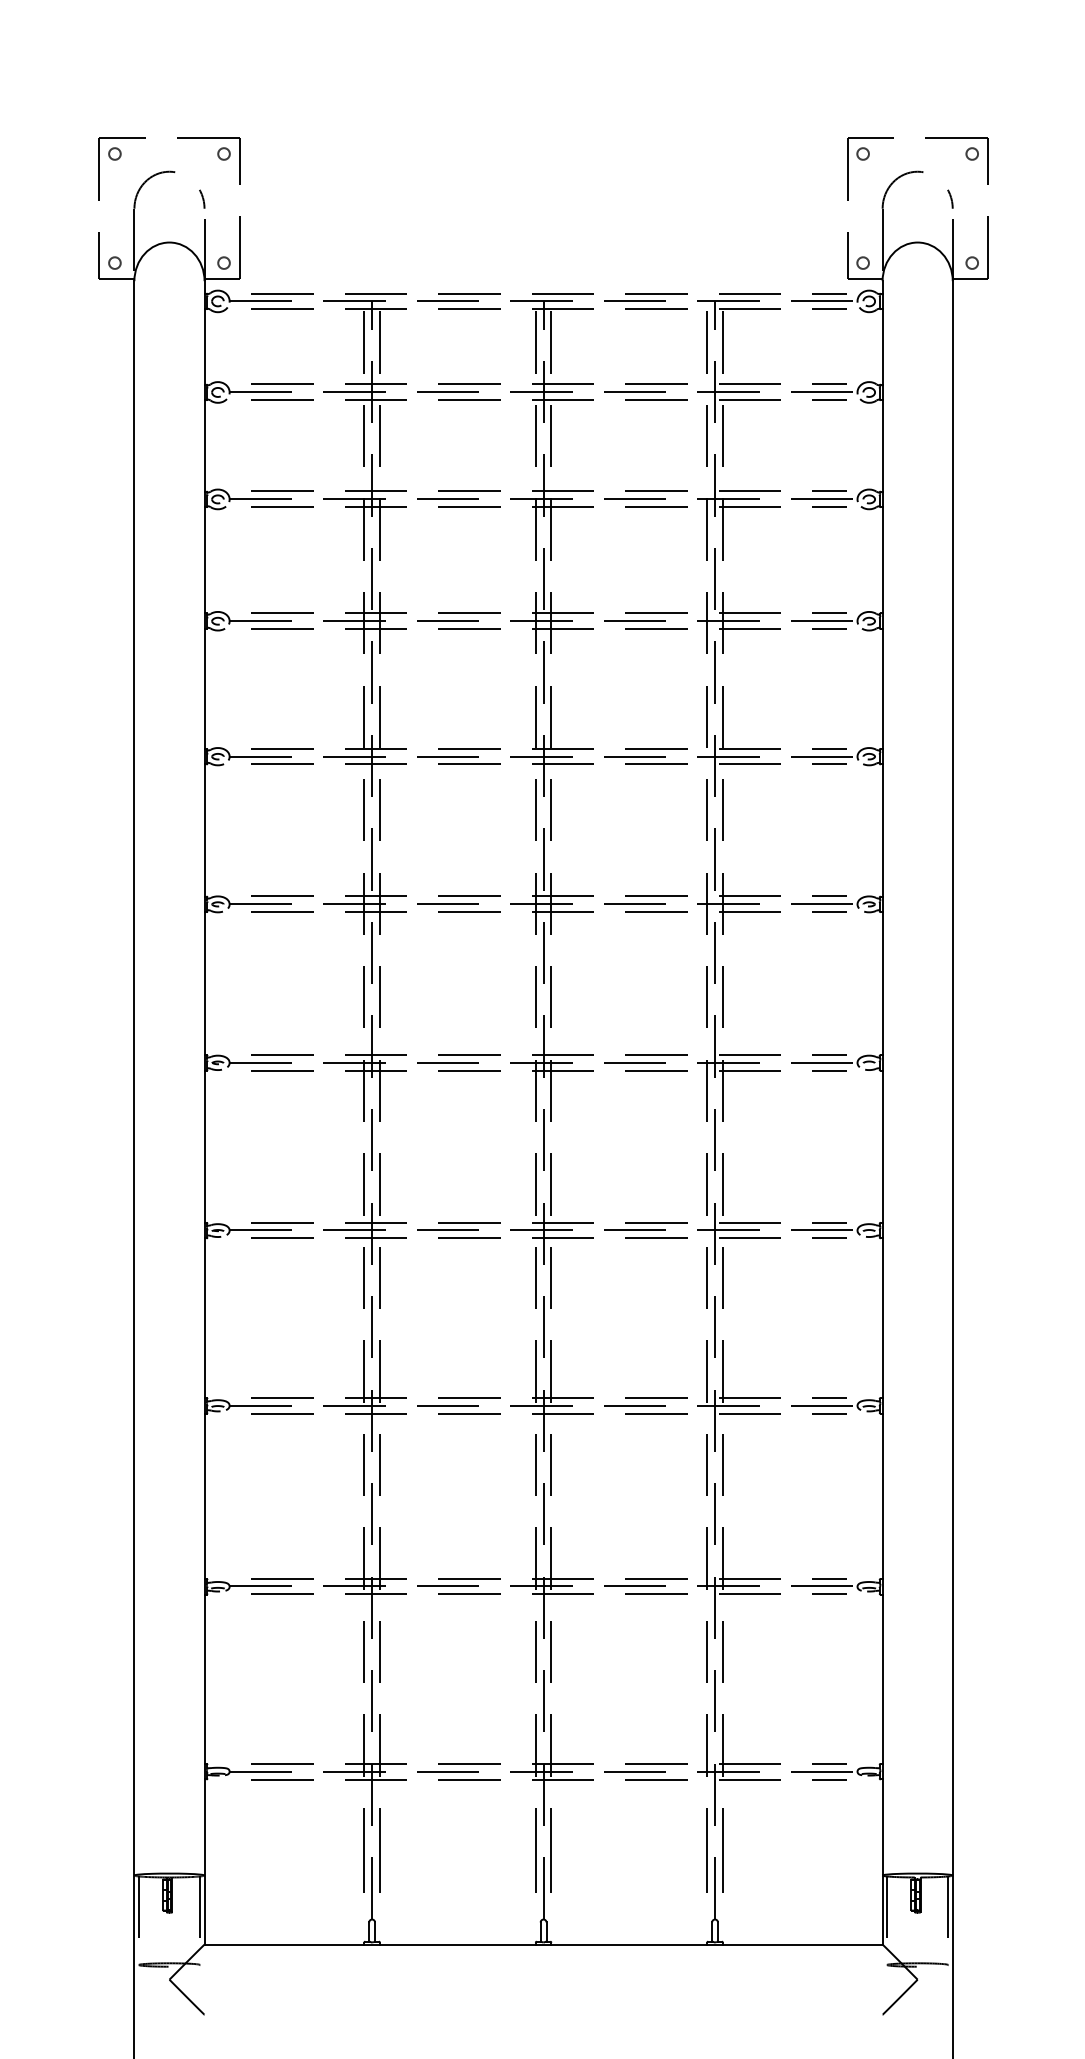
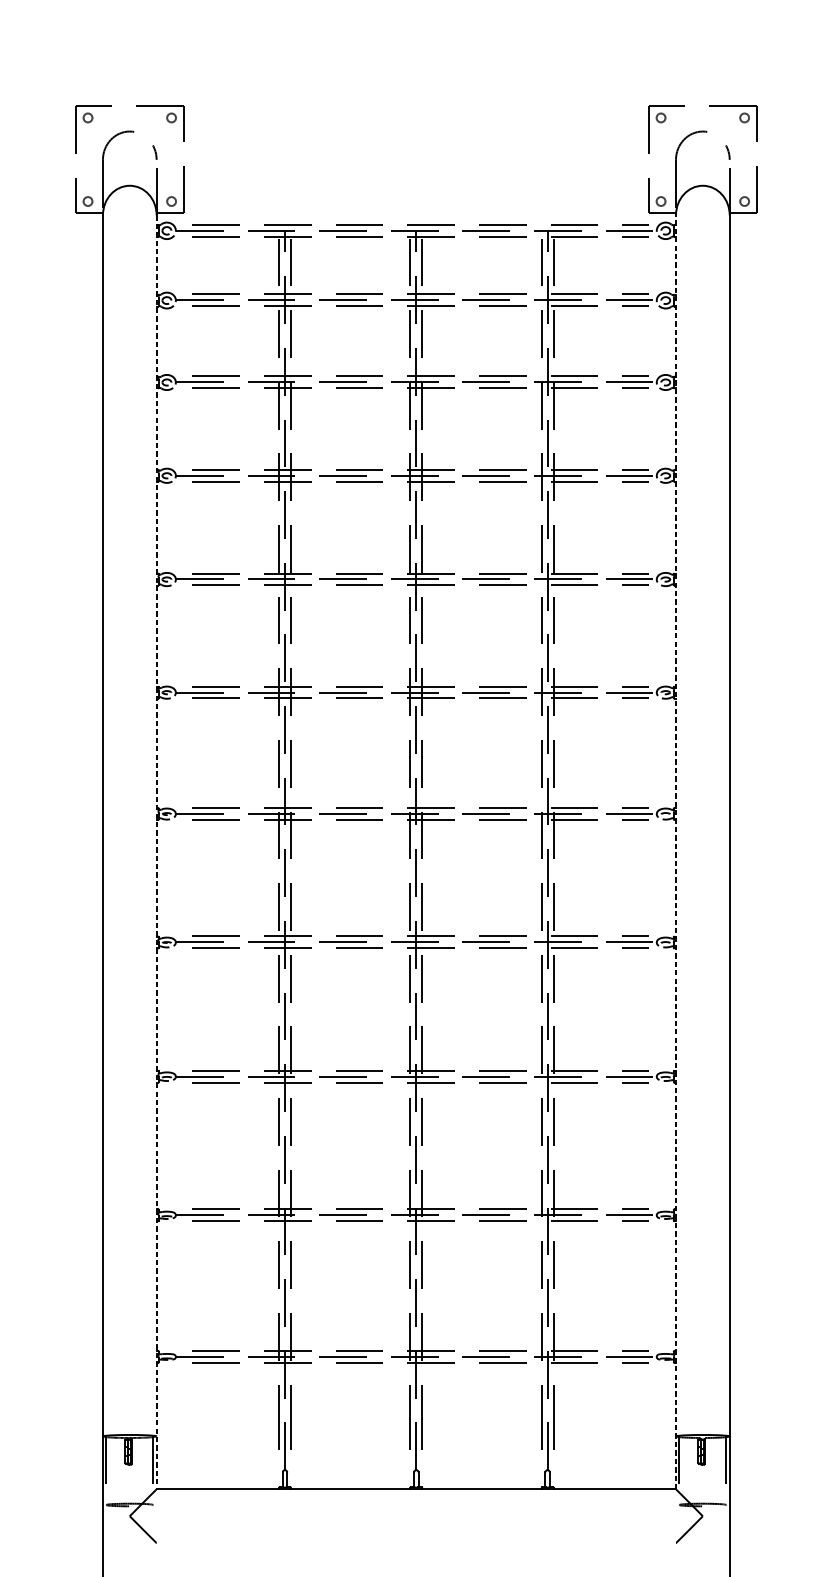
line: (204, 1112) -> (156, 852), solid -> dashed
line: (882, 1112) -> (675, 852), solid -> dashed

